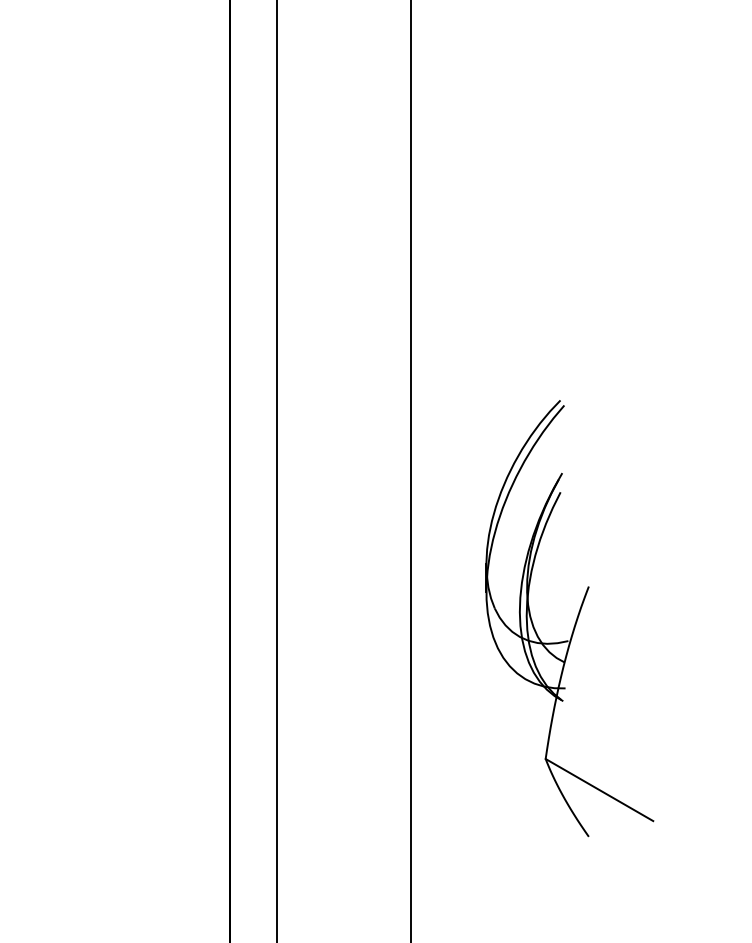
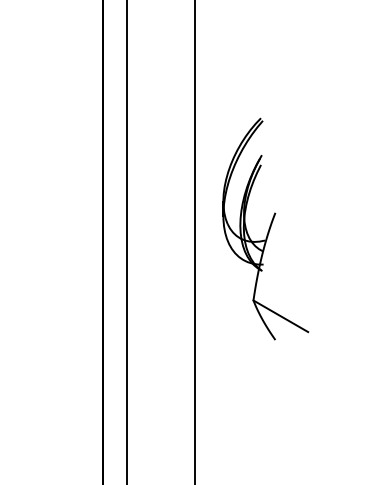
part: (569, 617) -> (265, 228), moved

